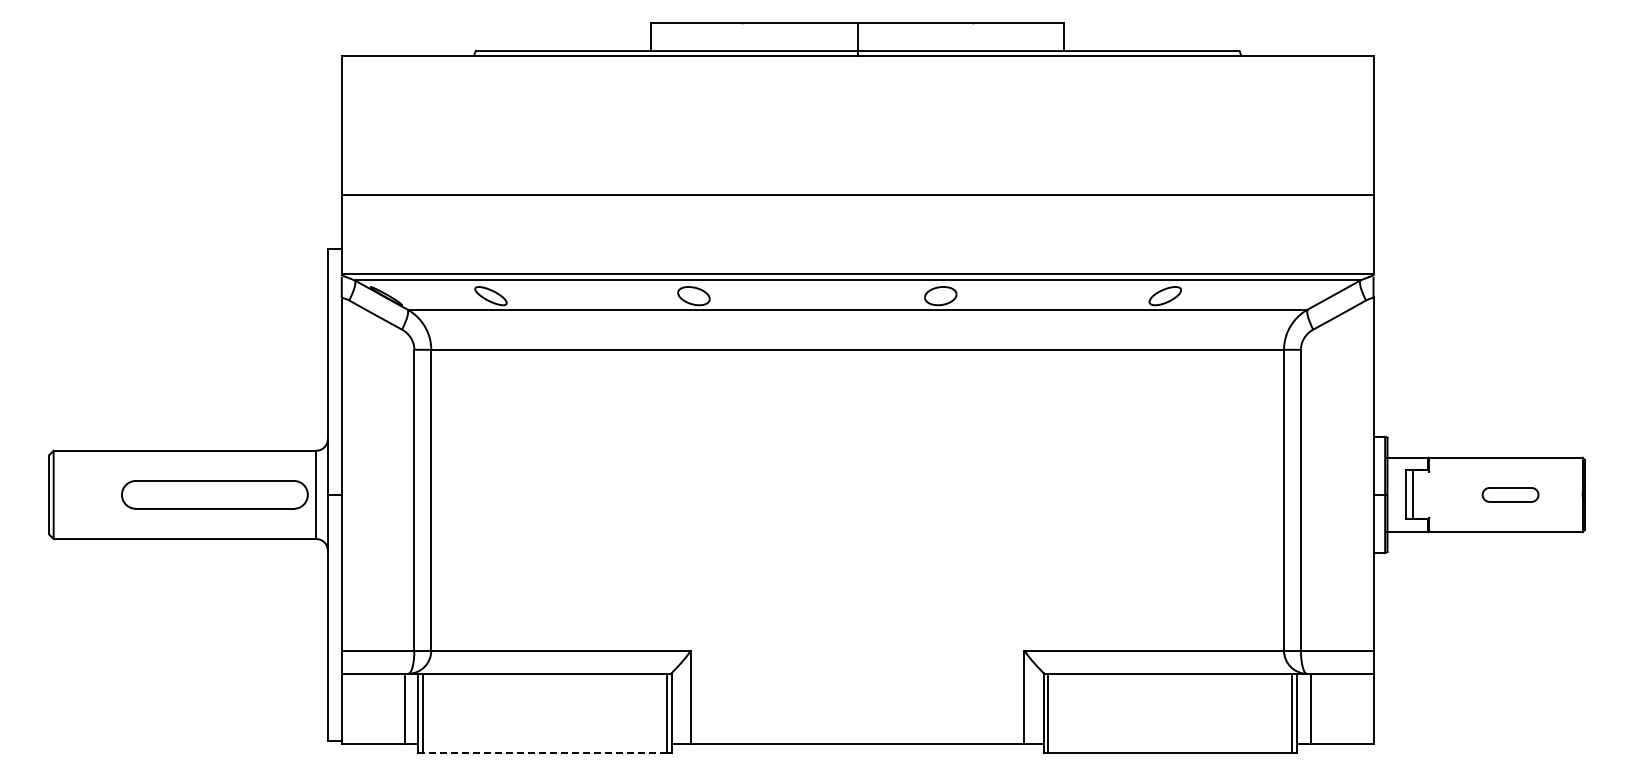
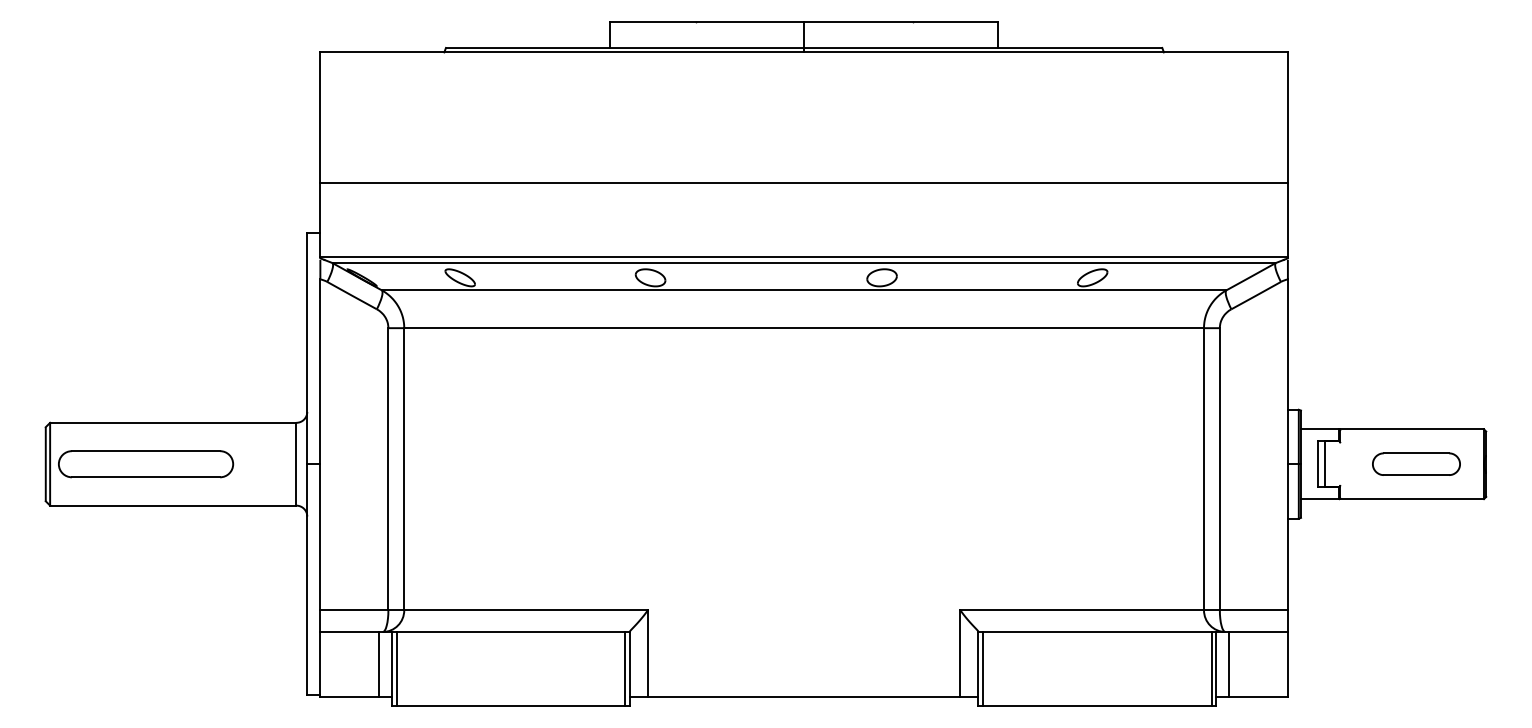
part: (214, 494) -> (145, 463), moved
part: (1510, 494) -> (1416, 463), size x1.67
line: (545, 752) -> (511, 705), dashed -> solid

